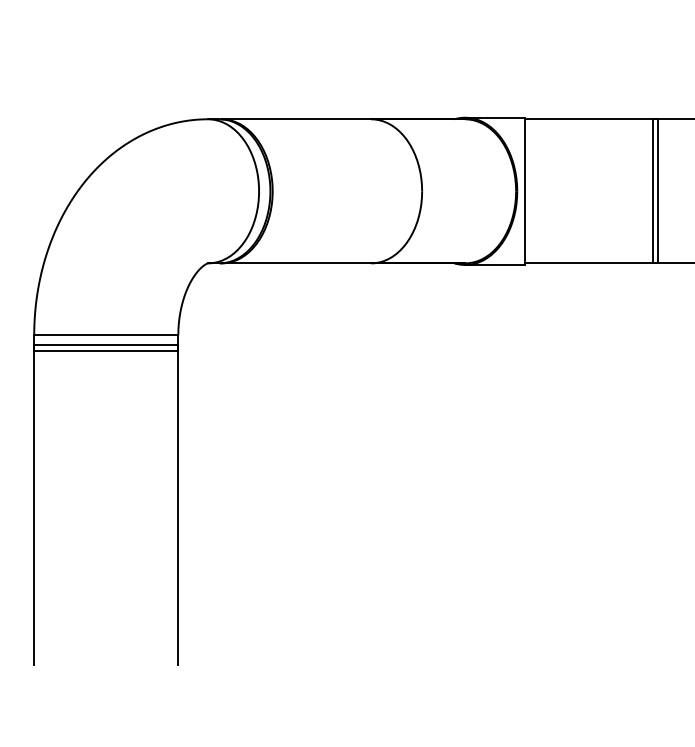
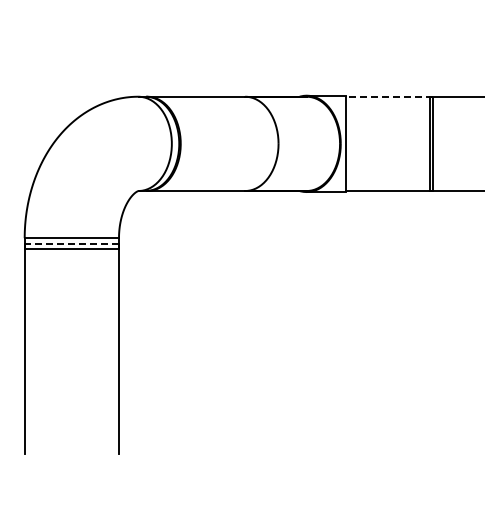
line: (591, 118) -> (389, 96), solid -> dashed
line: (105, 345) -> (71, 244), solid -> dashed

